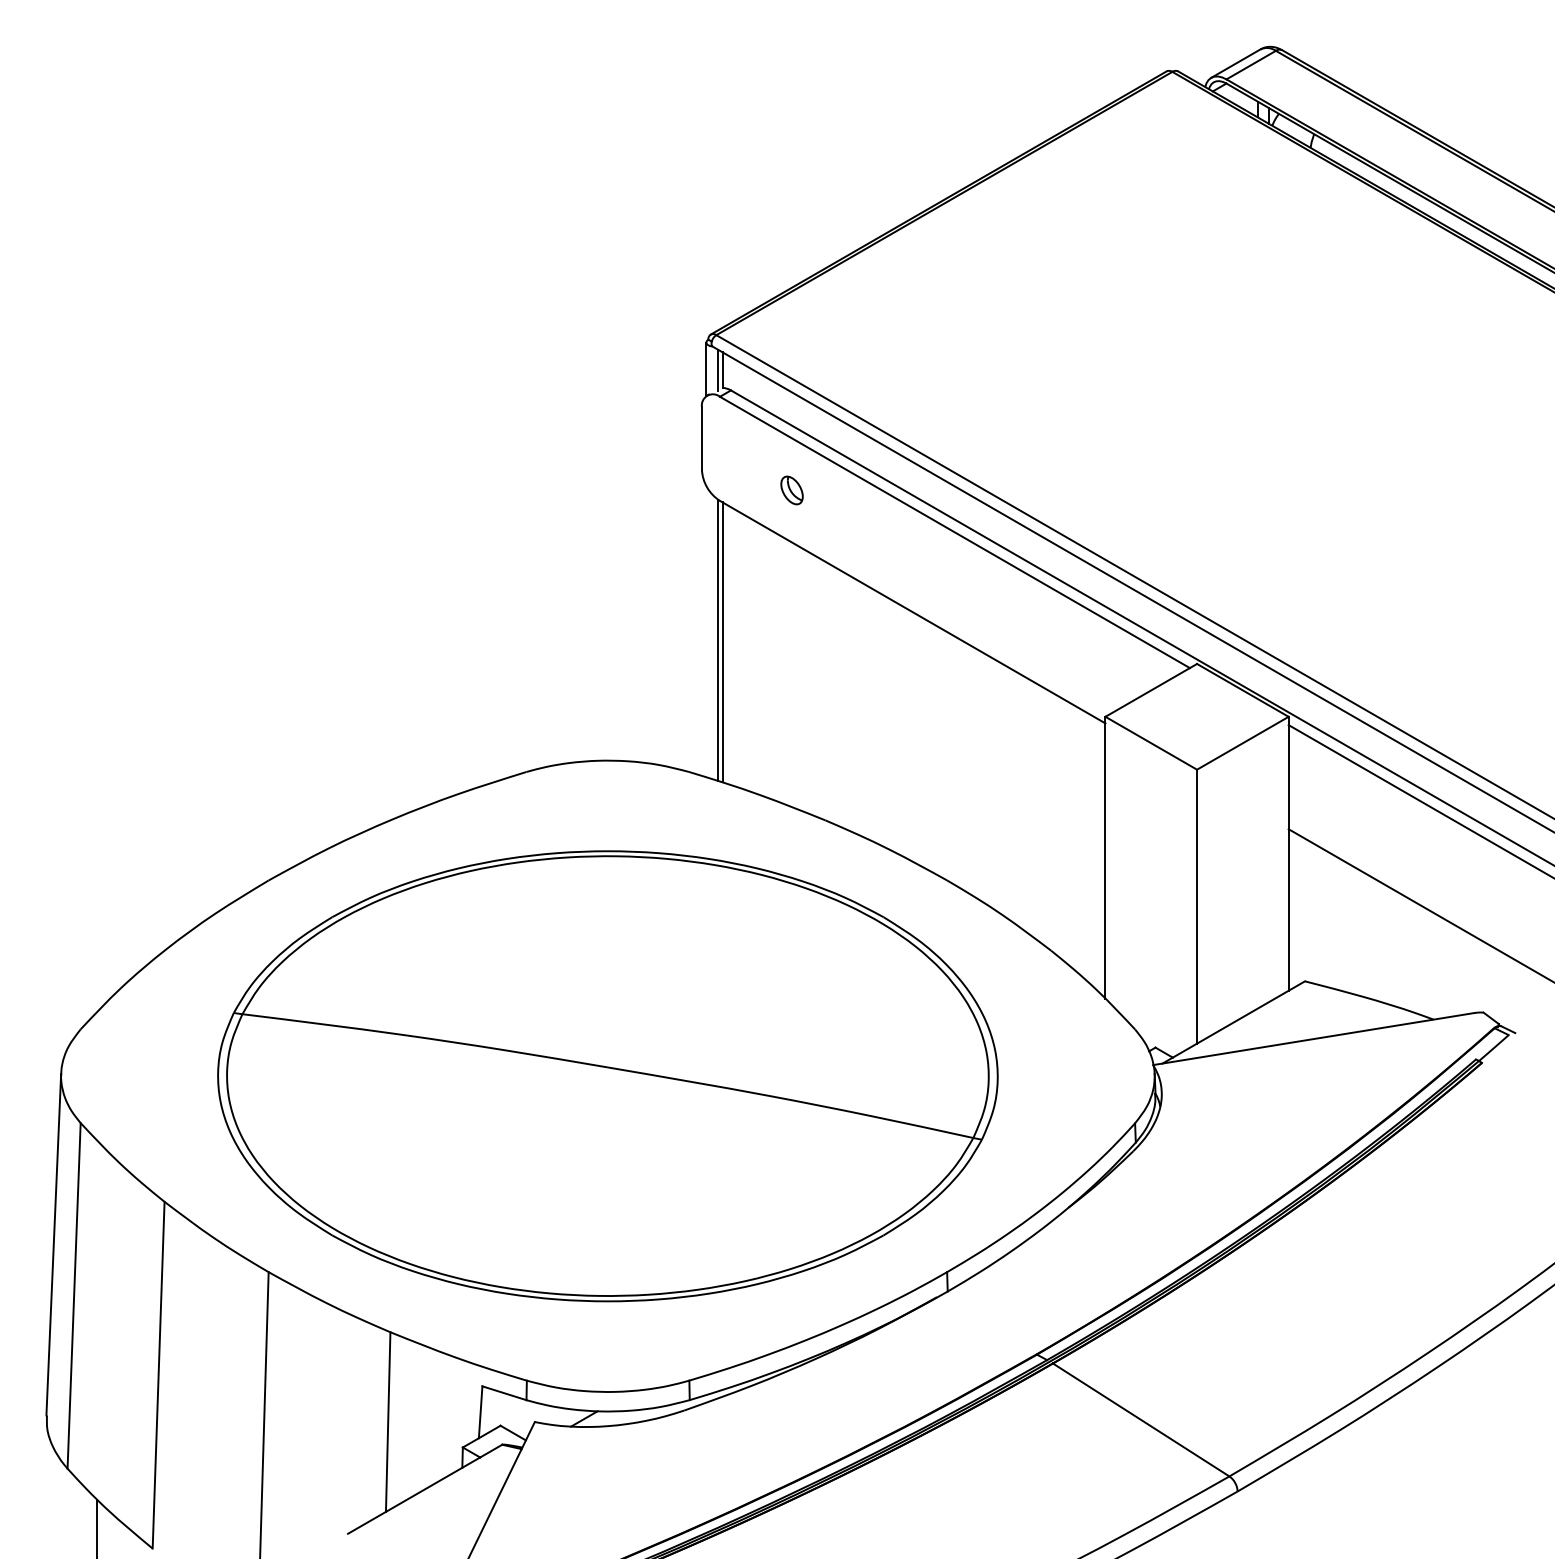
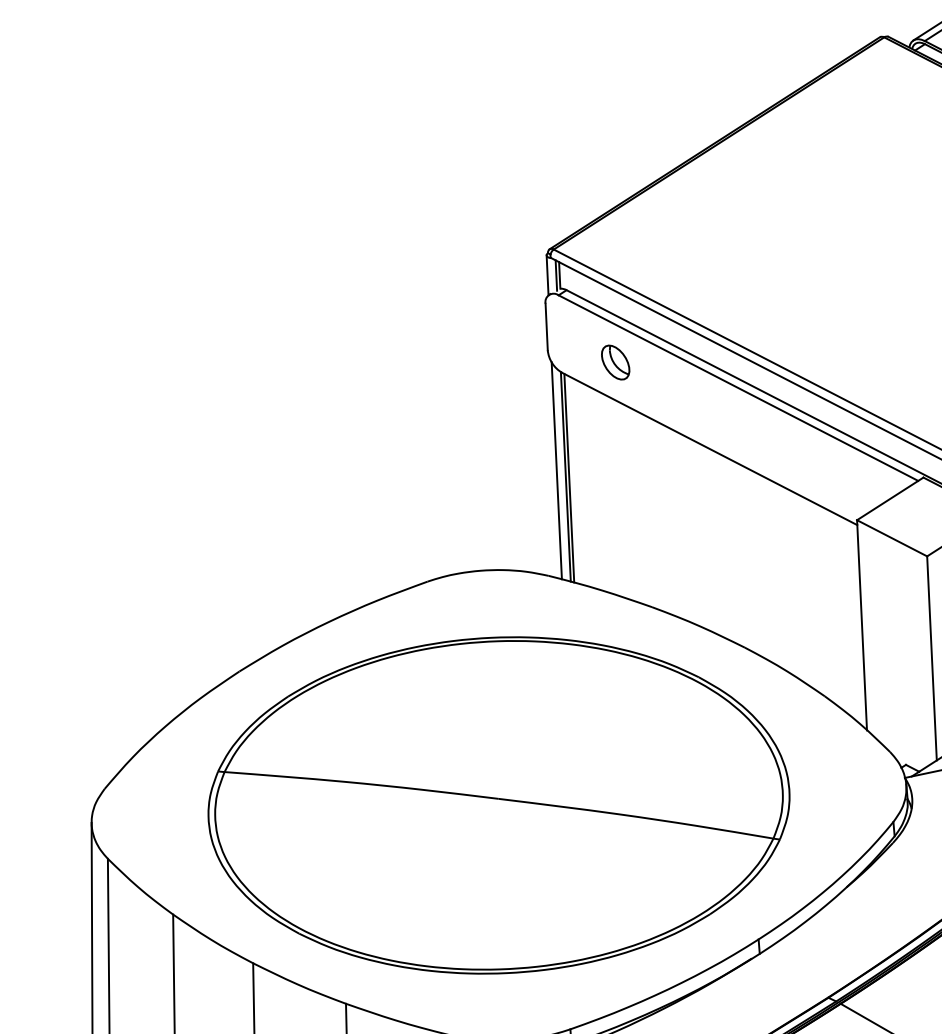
part: (791, 490) -> (615, 362), size x1.67
line: (706, 631) -> (556, 470), added

